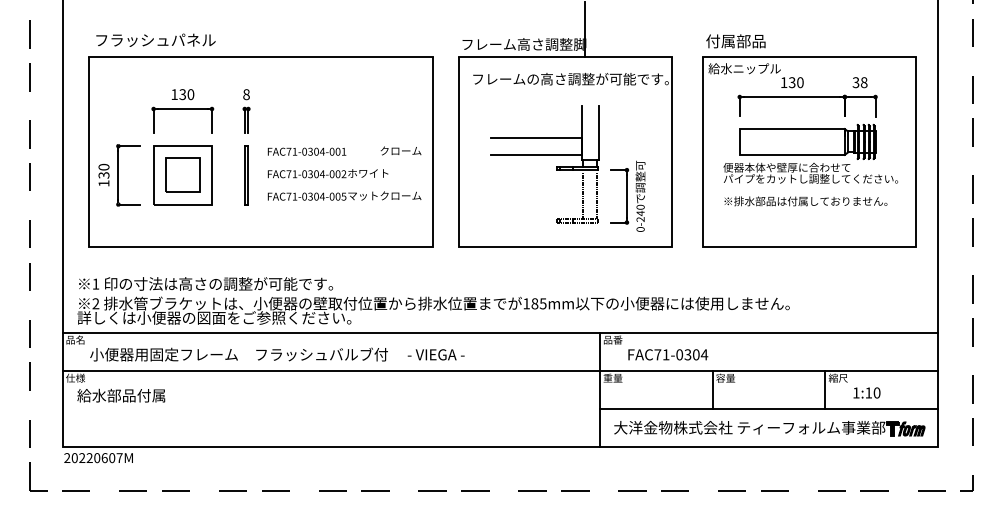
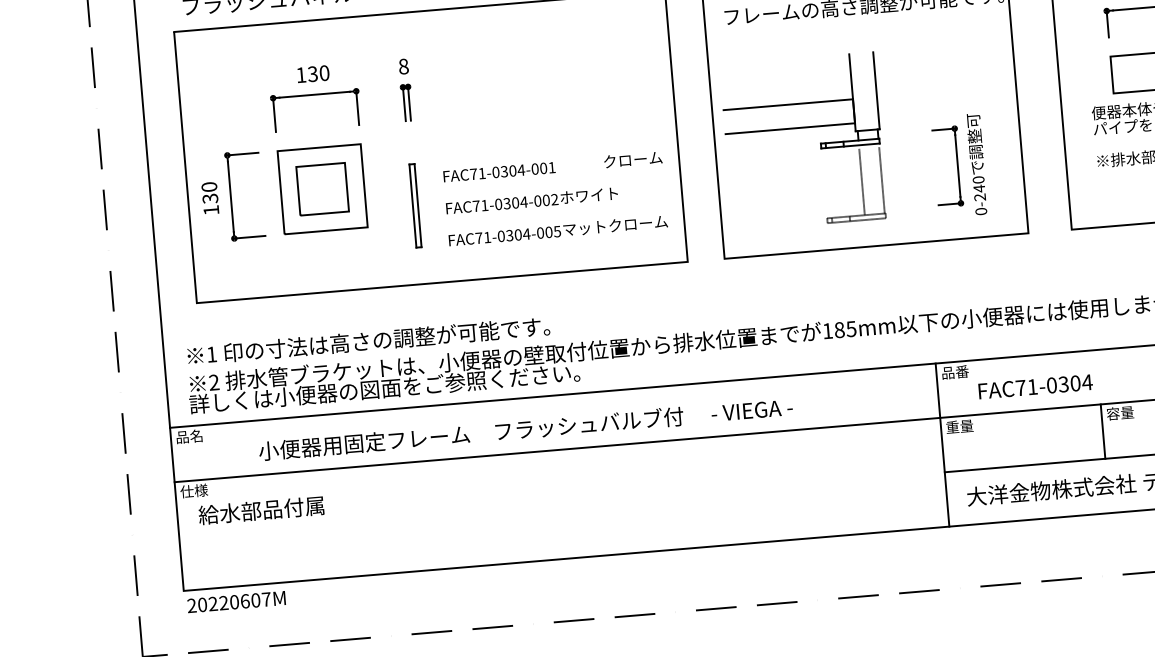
part: (544, 155) -> (802, 129), moved
text: (344, 173) -> (555, 198), moved
line: (245, 175) -> (413, 206), moved
text: (277, 354) -> (525, 429), moved

